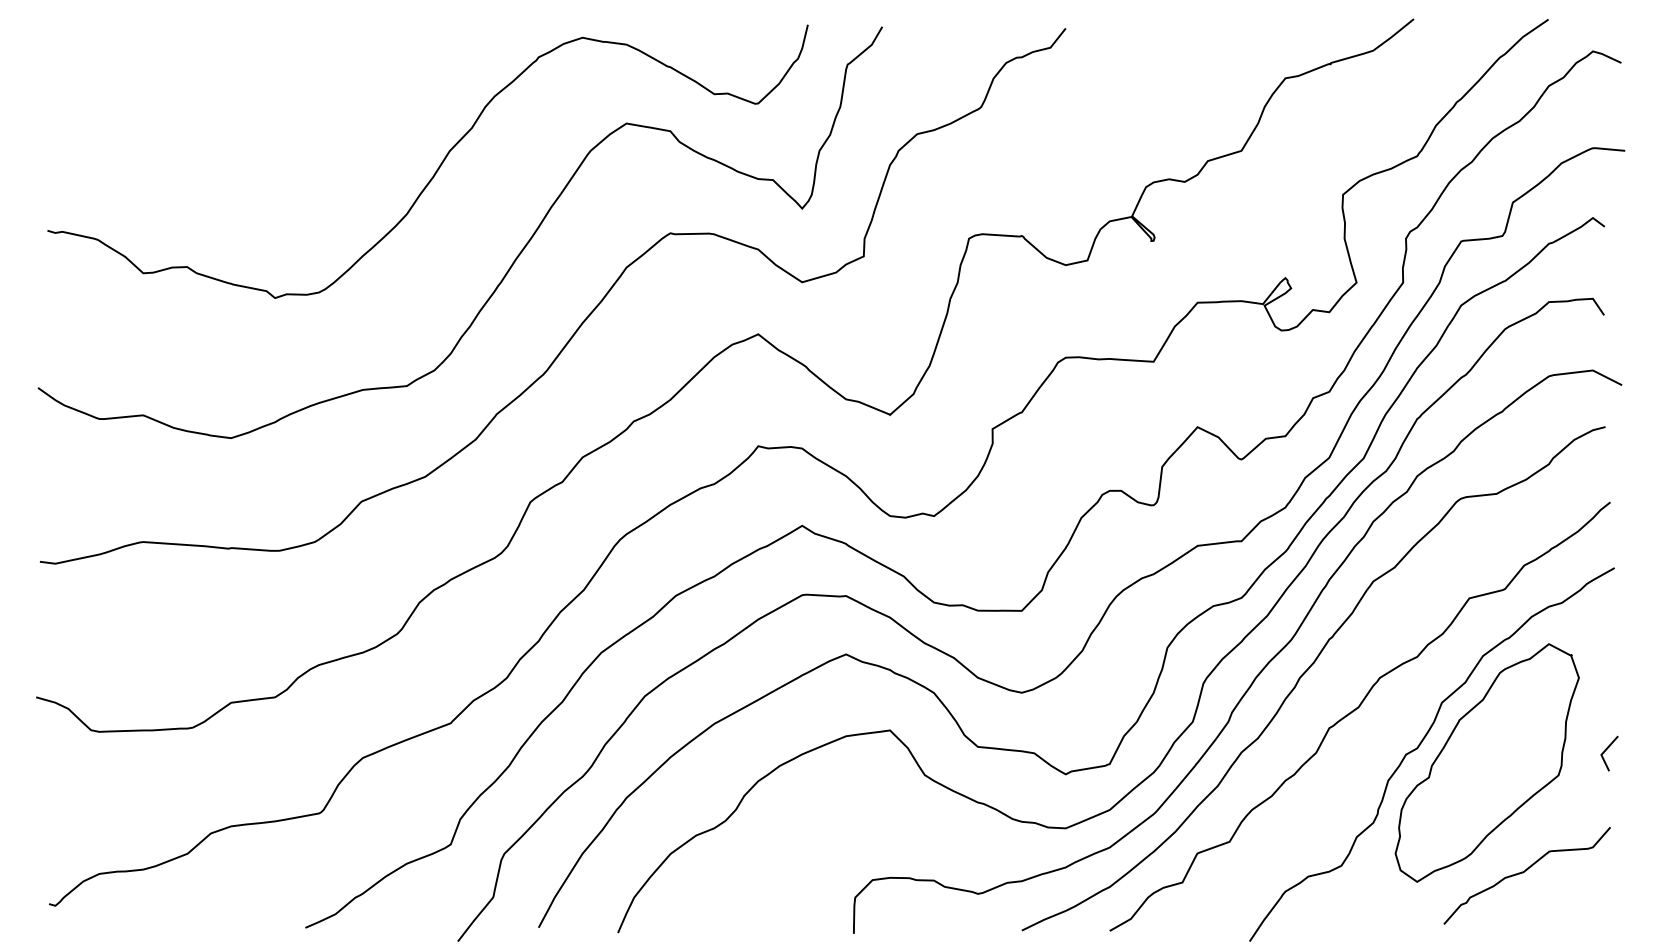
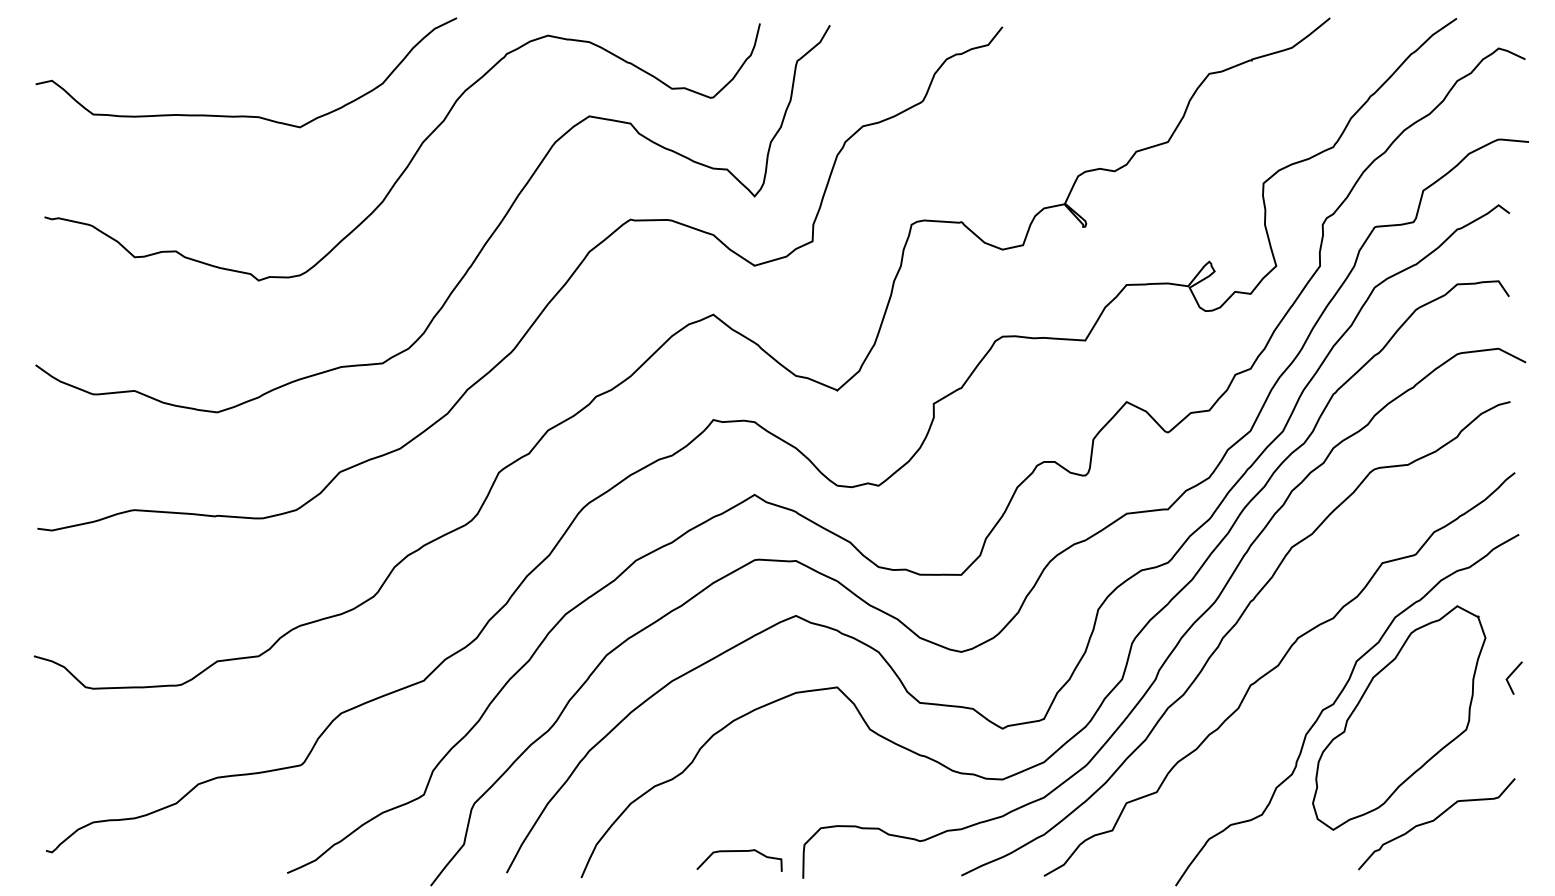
curve: (261, 122) -> (245, 115), added
line: (1606, 750) -> (1511, 675), moved
curve: (785, 905) -> (738, 852), added

